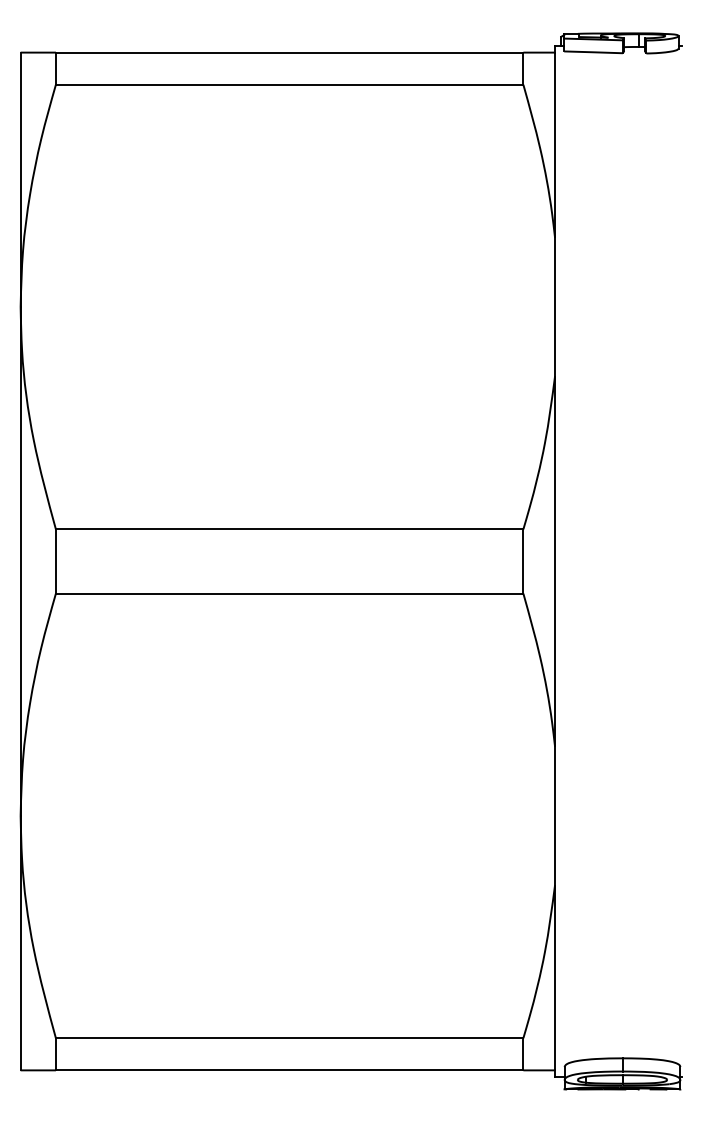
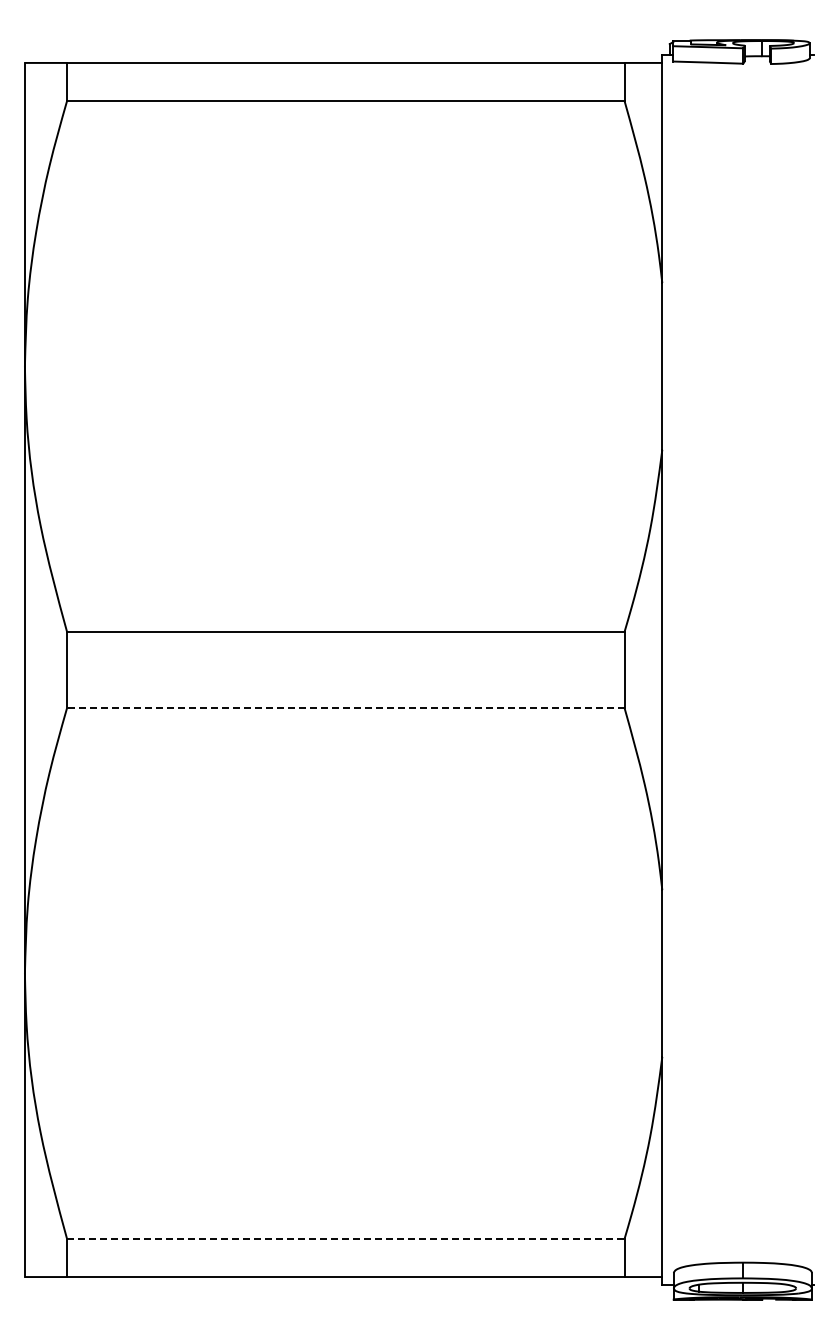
line: (289, 593) -> (345, 708), solid -> dashed
line: (289, 1038) -> (345, 1238), solid -> dashed

